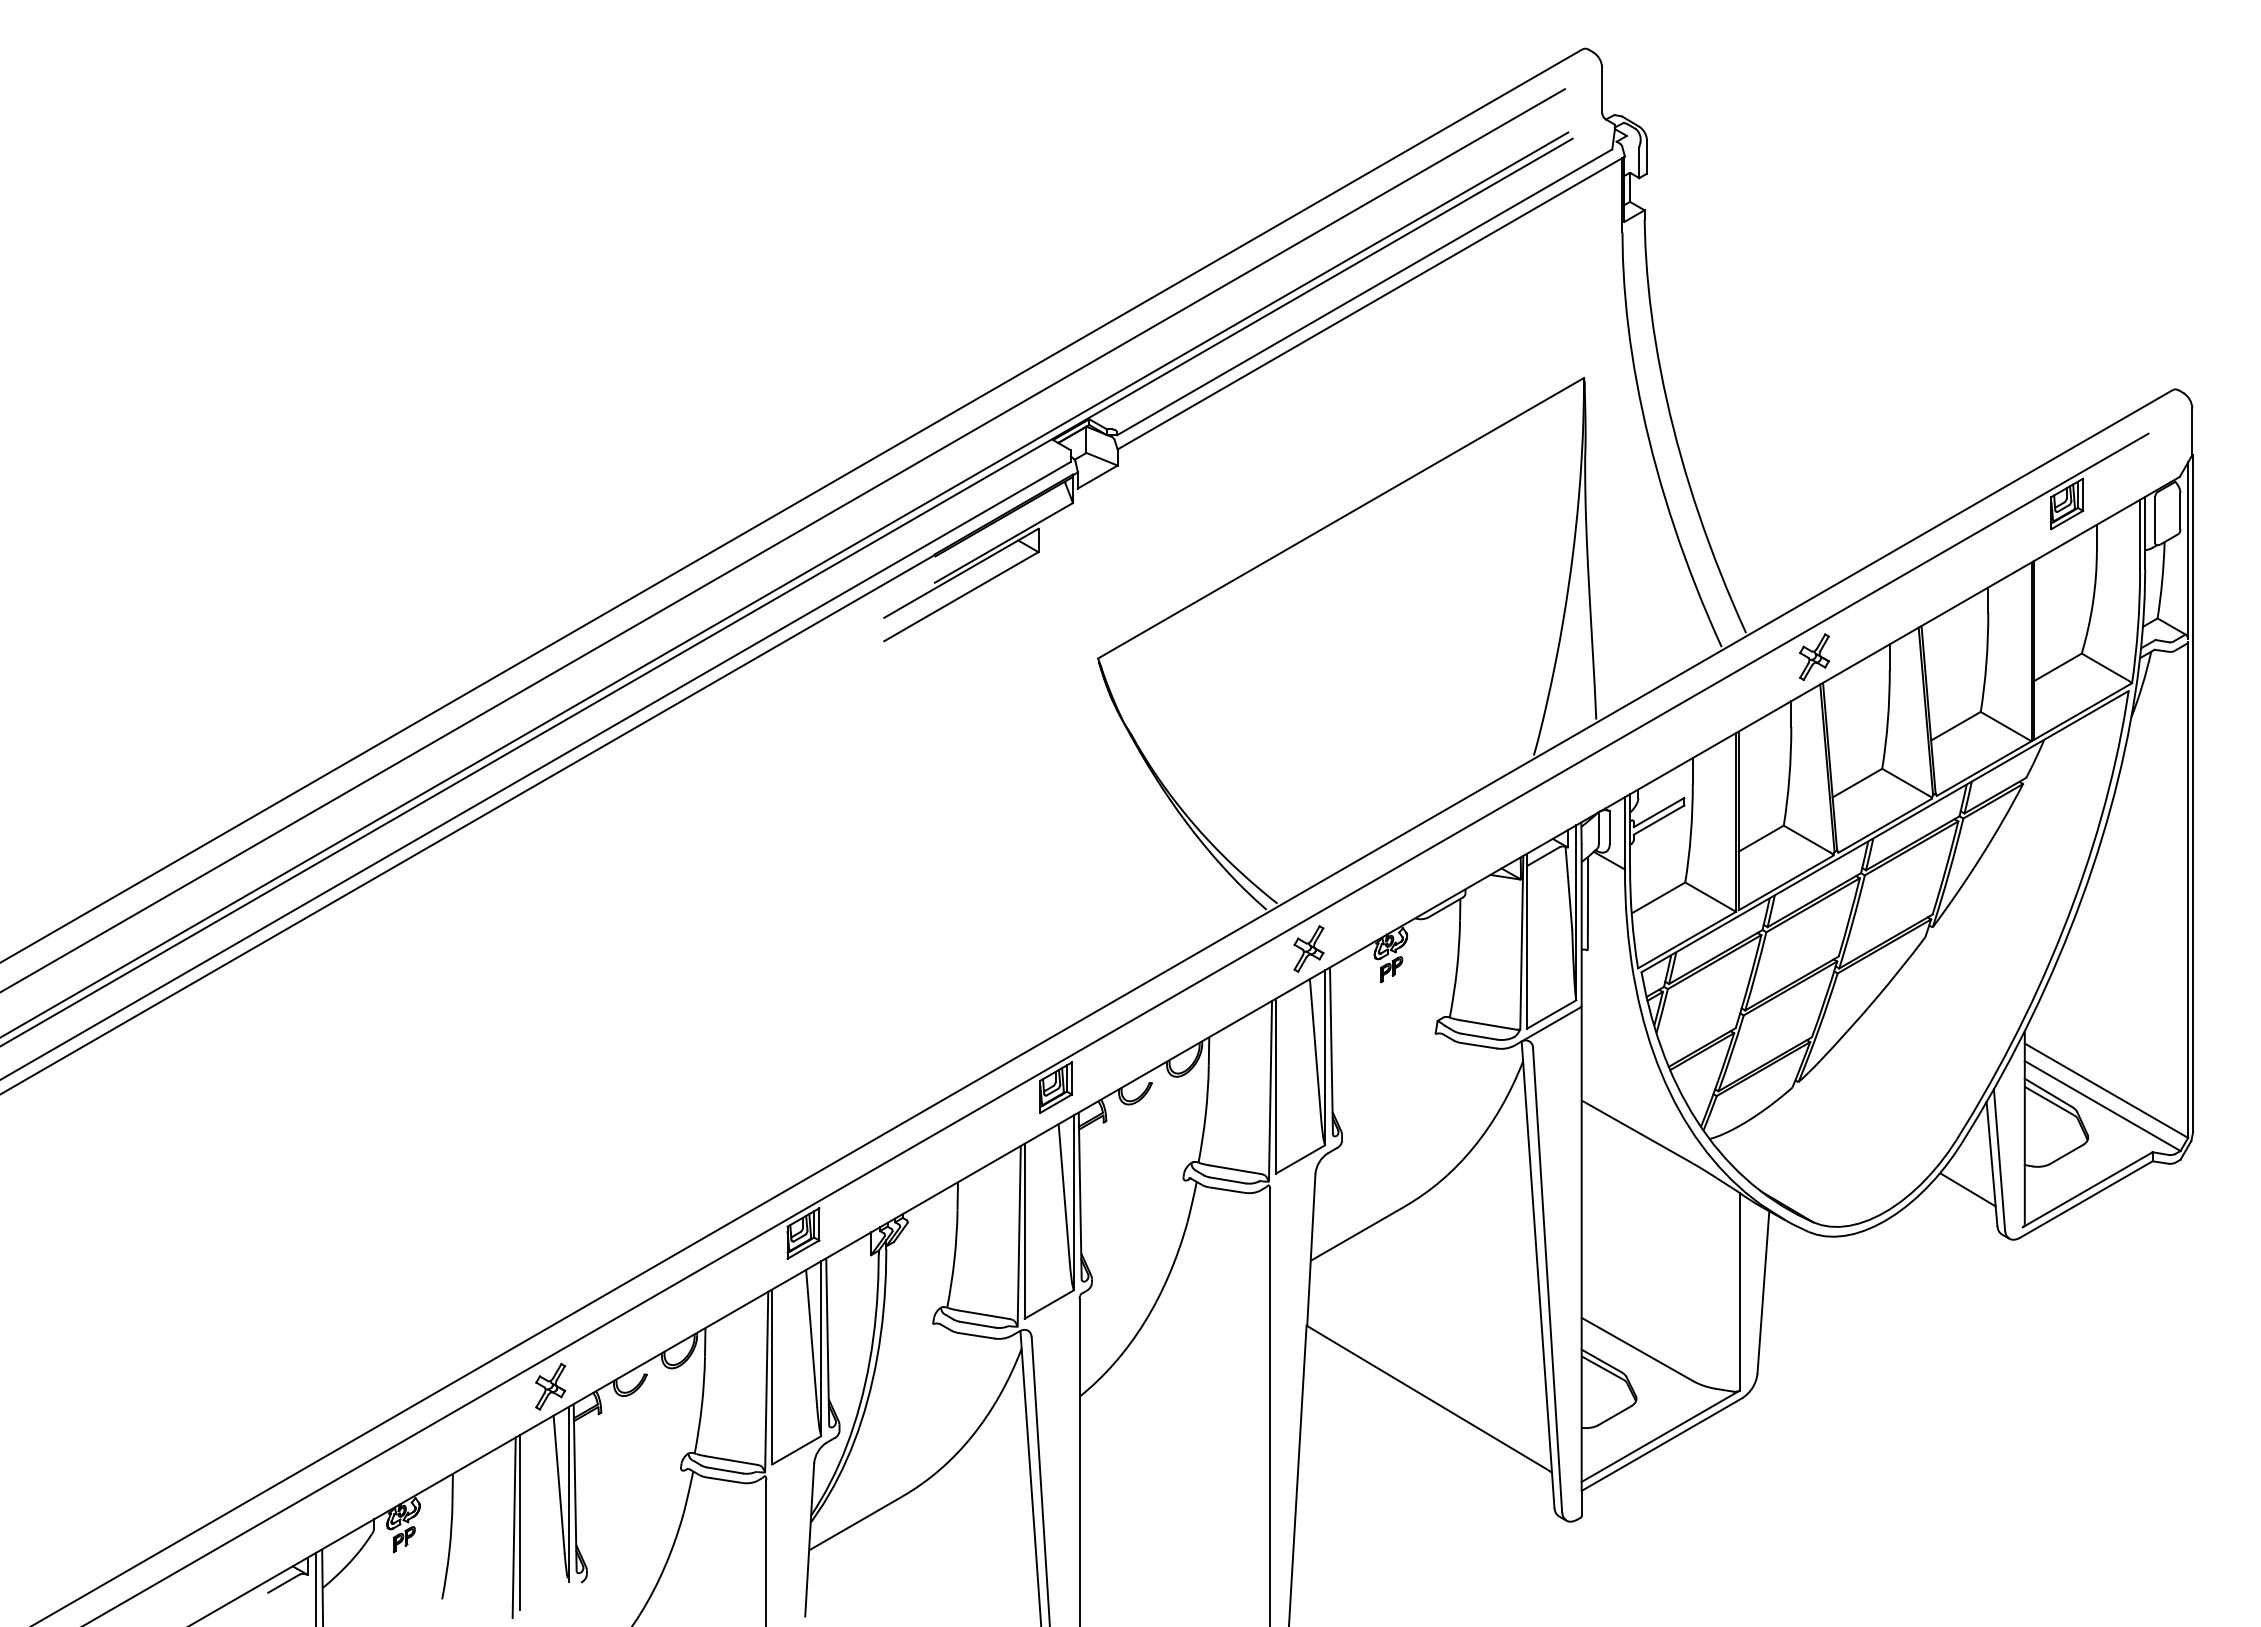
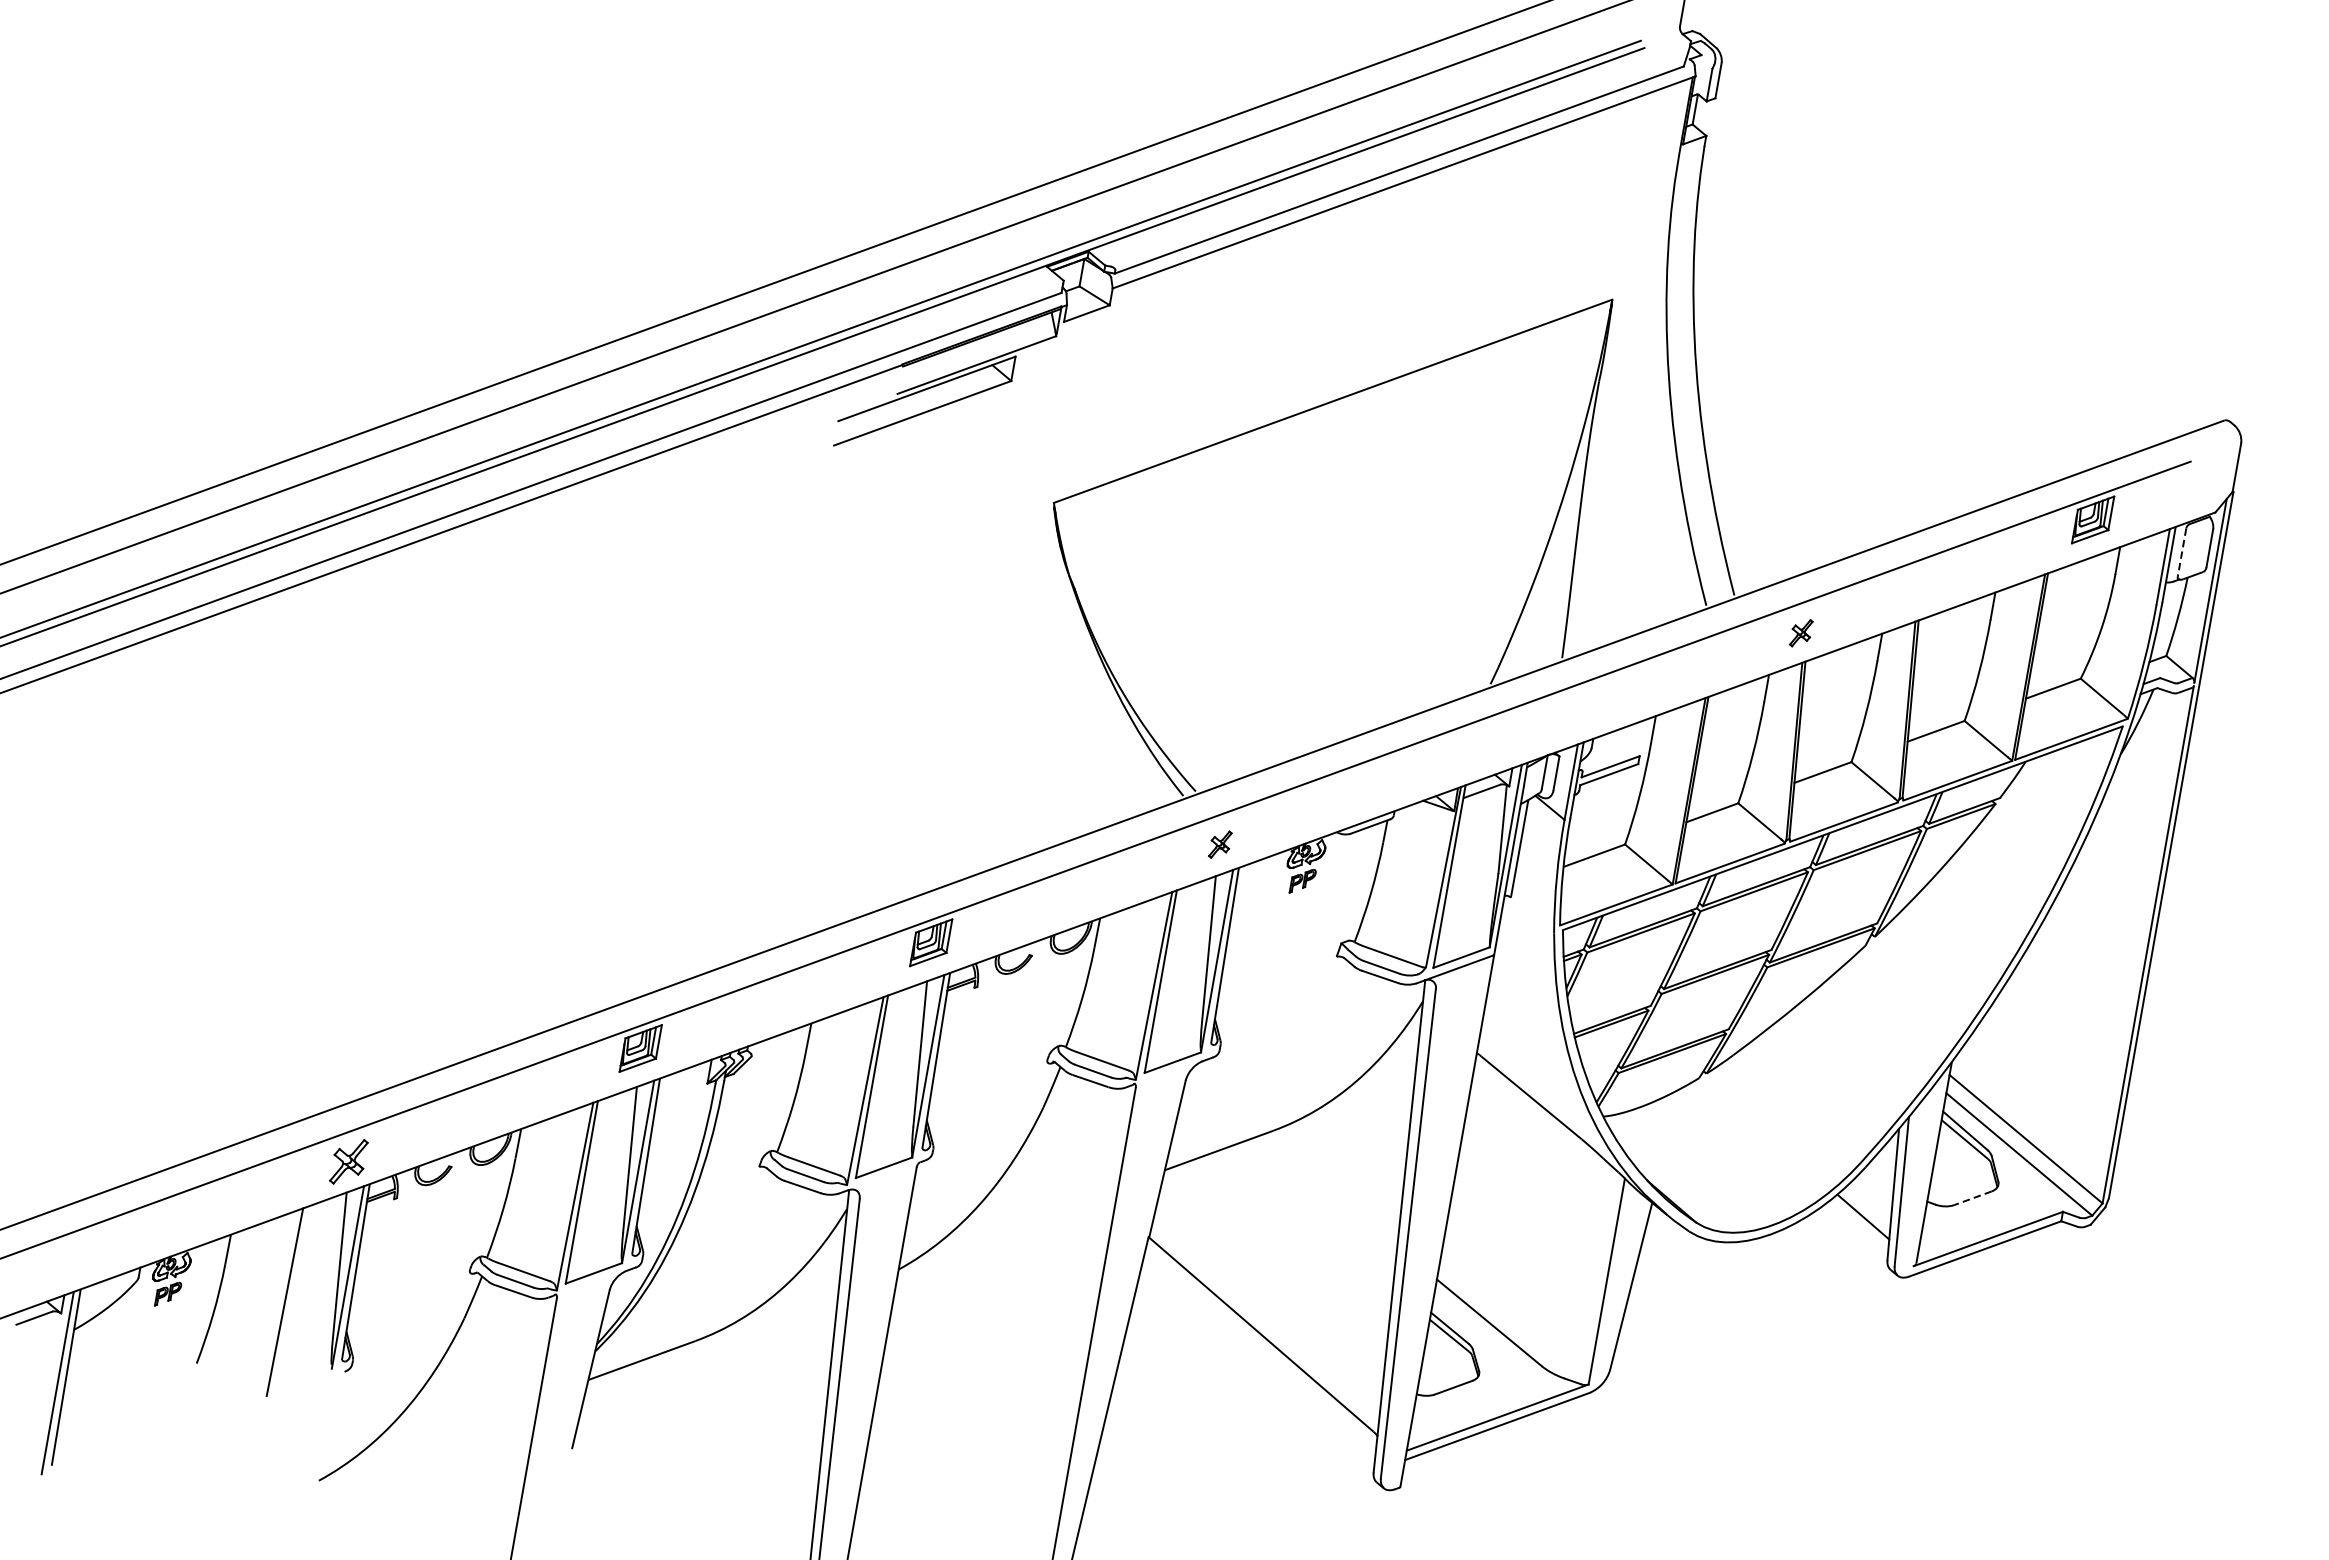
line: (2155, 520) -> (2182, 553), solid -> dashed
part: (1814, 656) -> (1801, 632), size x0.6
part: (1308, 948) -> (1219, 844), size x0.6
line: (2066, 1154) -> (1972, 1198), solid -> dashed
line: (519, 1522) -> (291, 1297), removed

